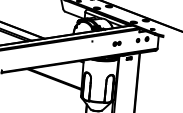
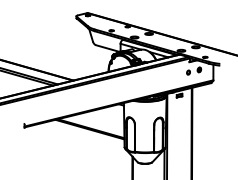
part: (116, 43) -> (162, 78), removed

